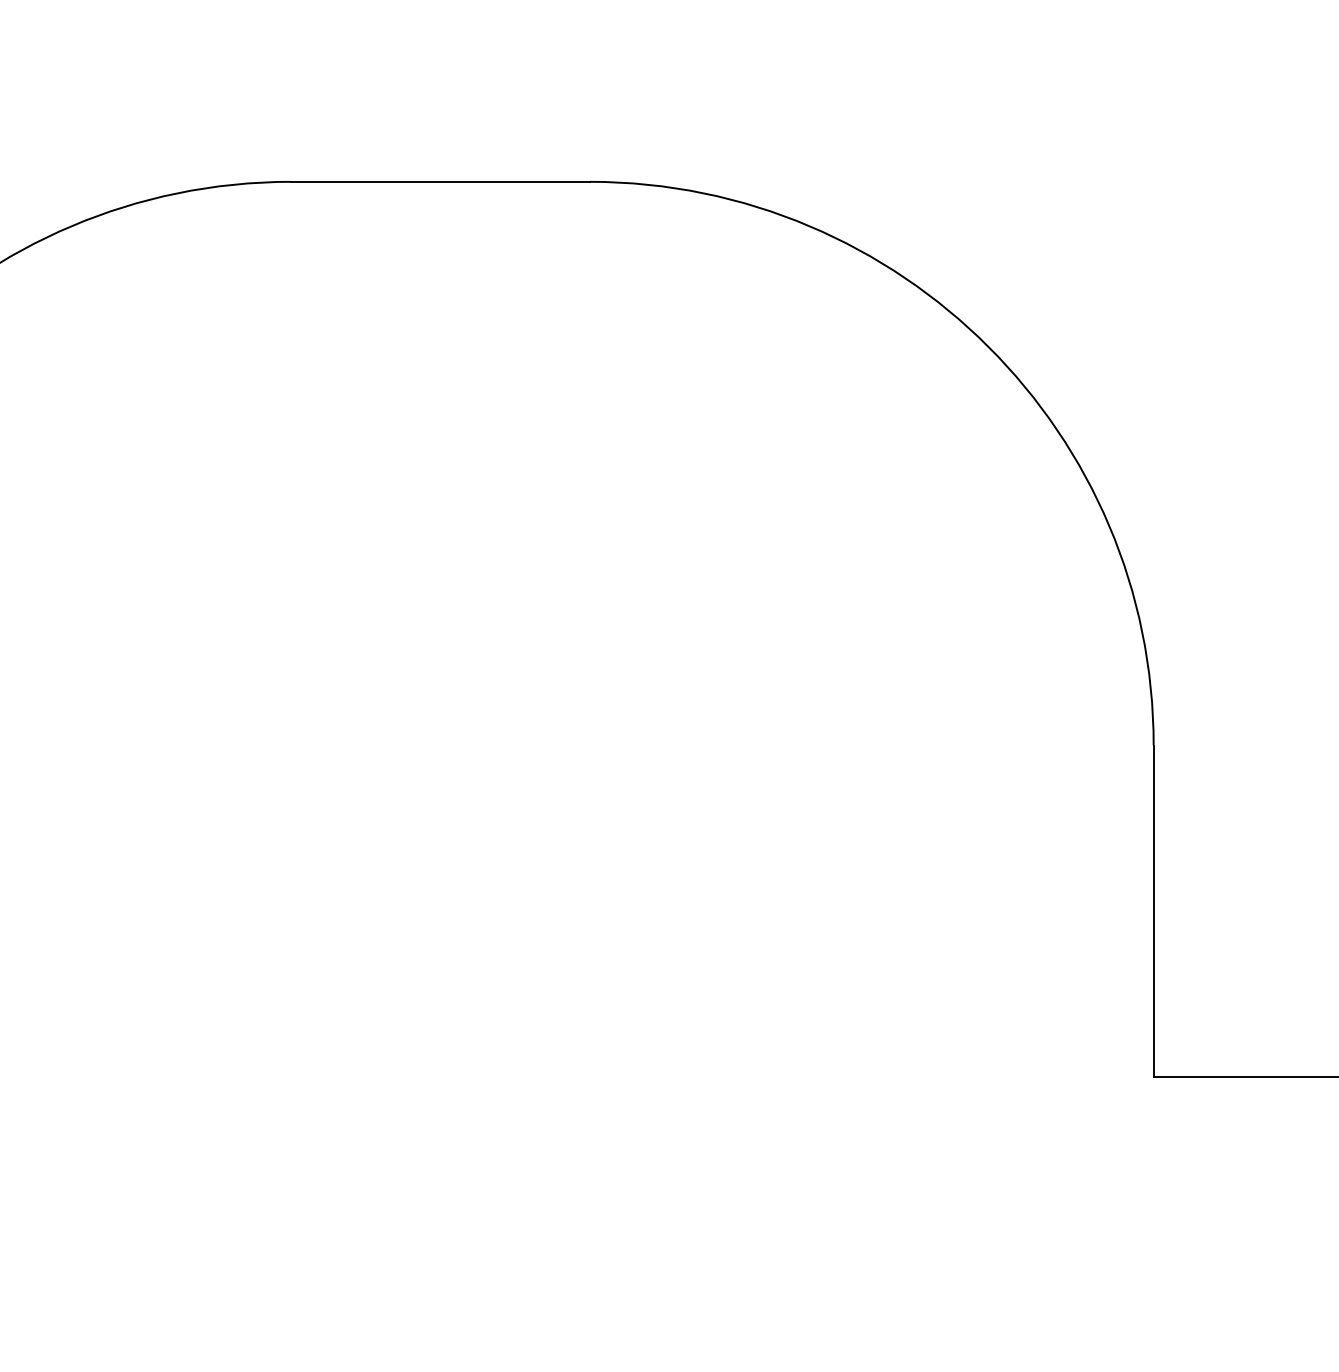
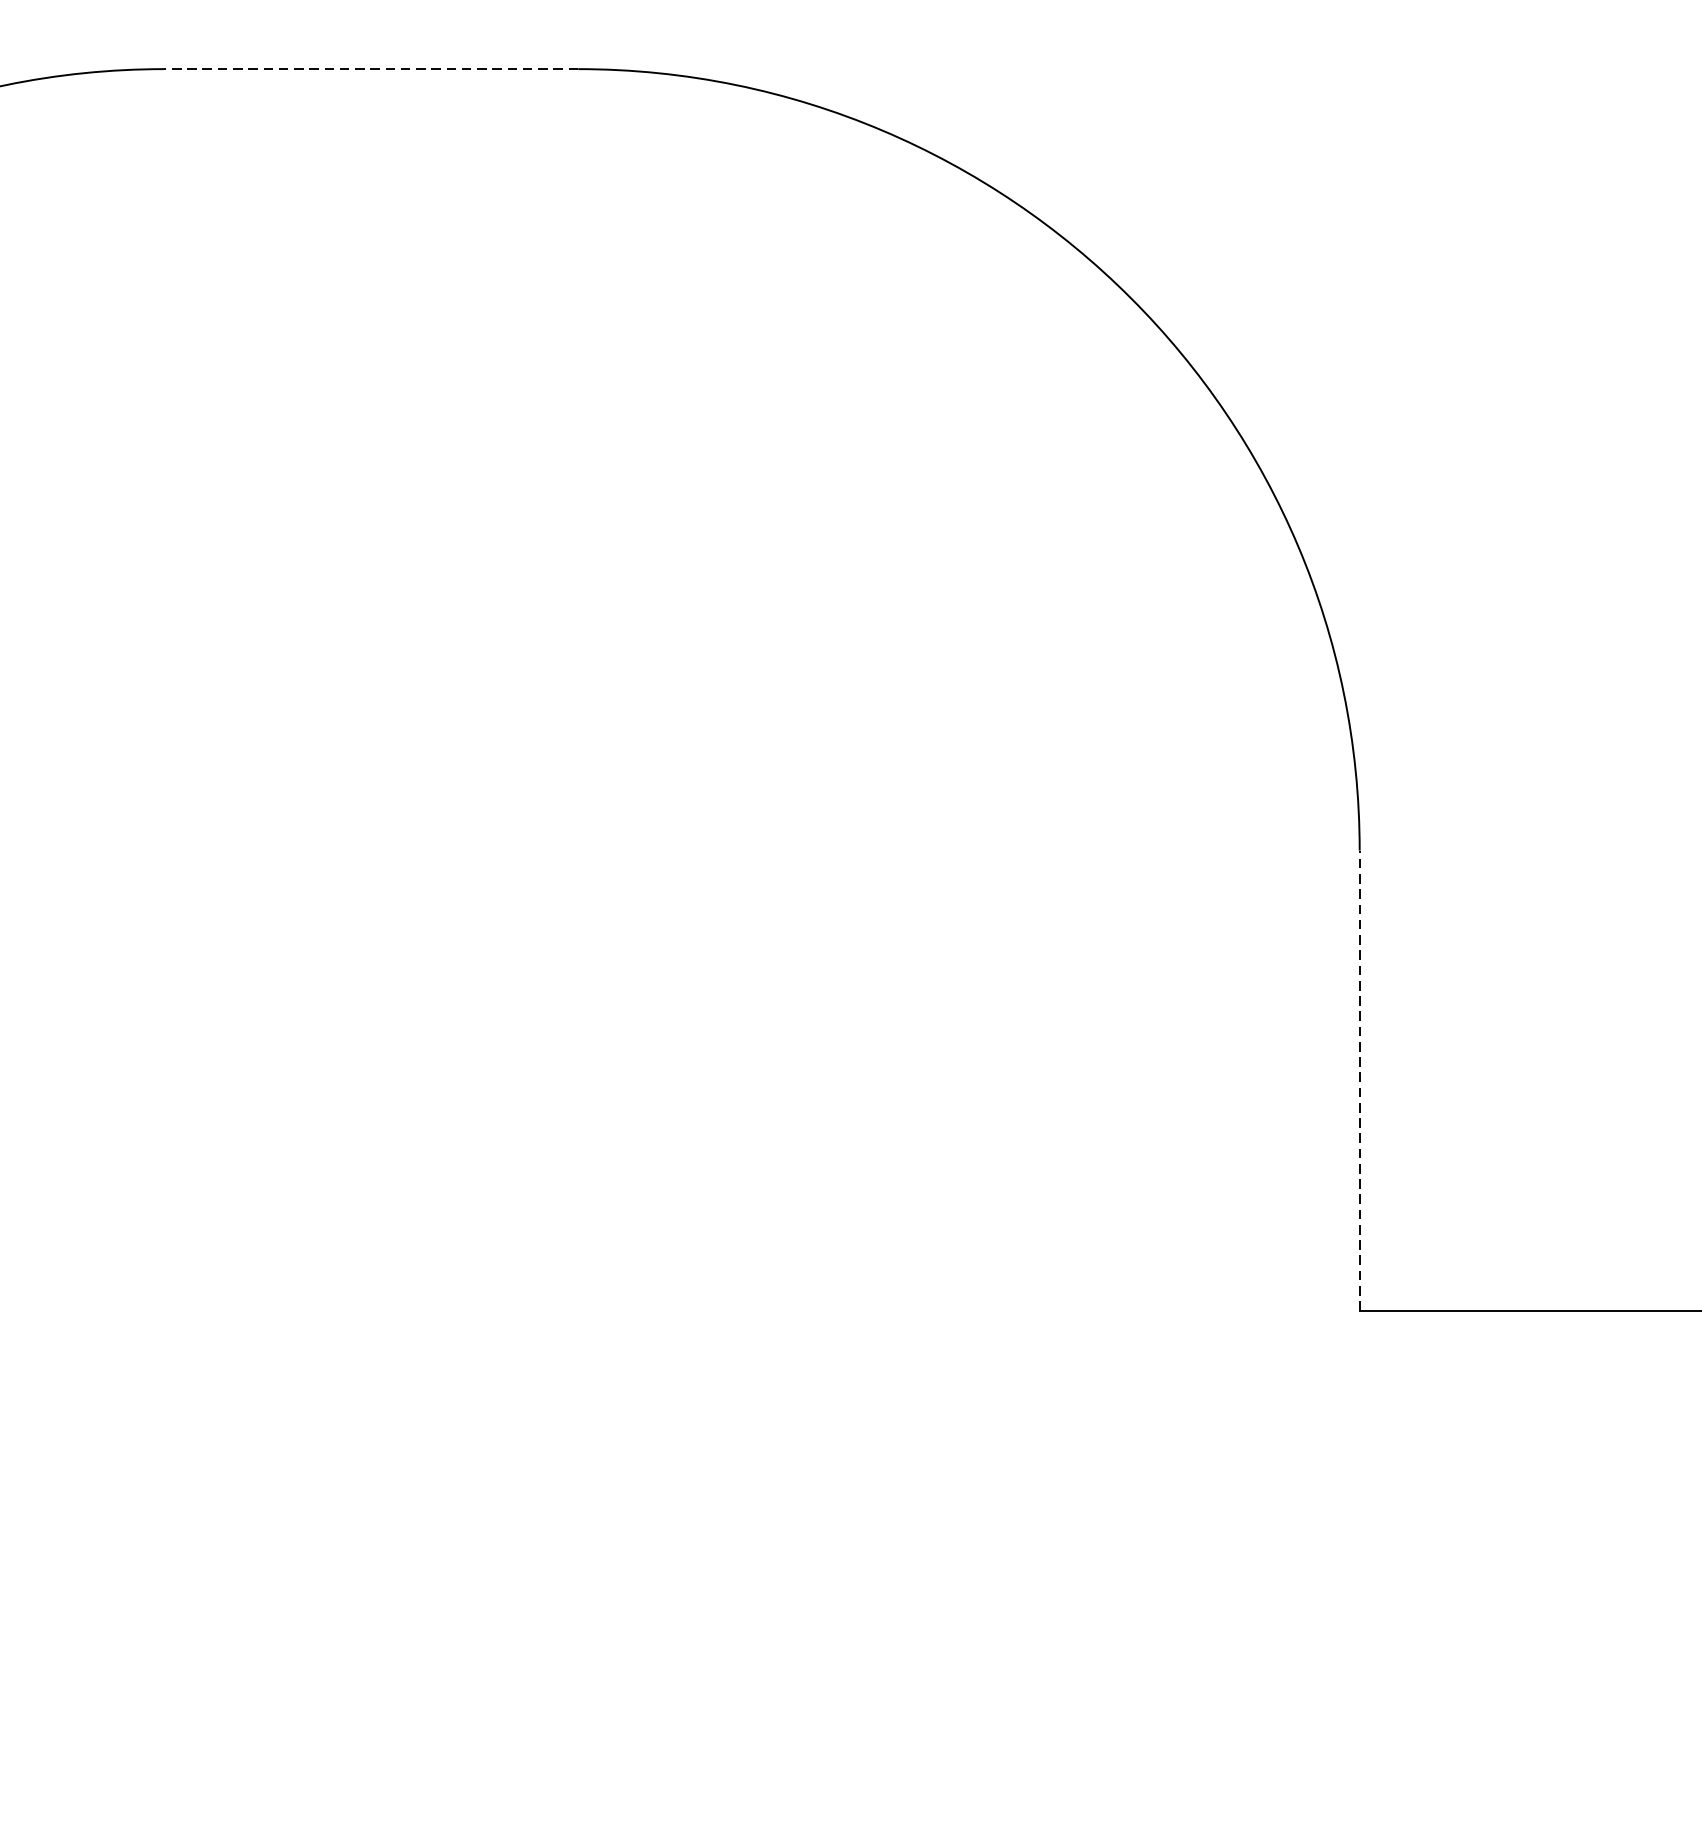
line: (440, 181) -> (370, 68), solid -> dashed
line: (1153, 911) -> (1359, 1080), solid -> dashed

